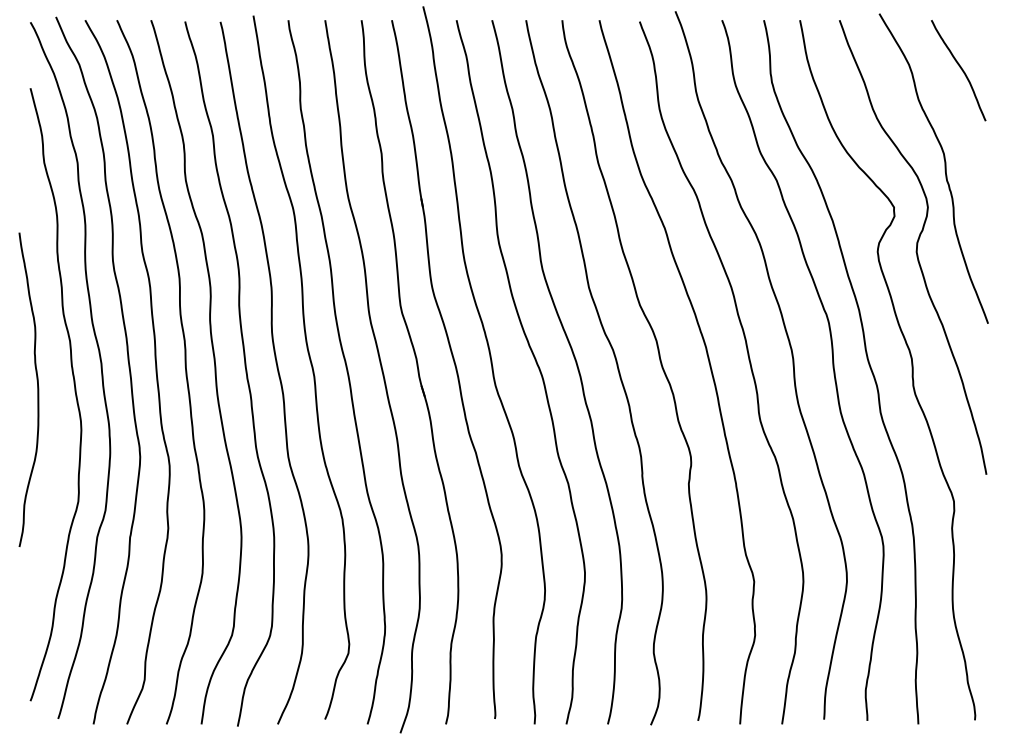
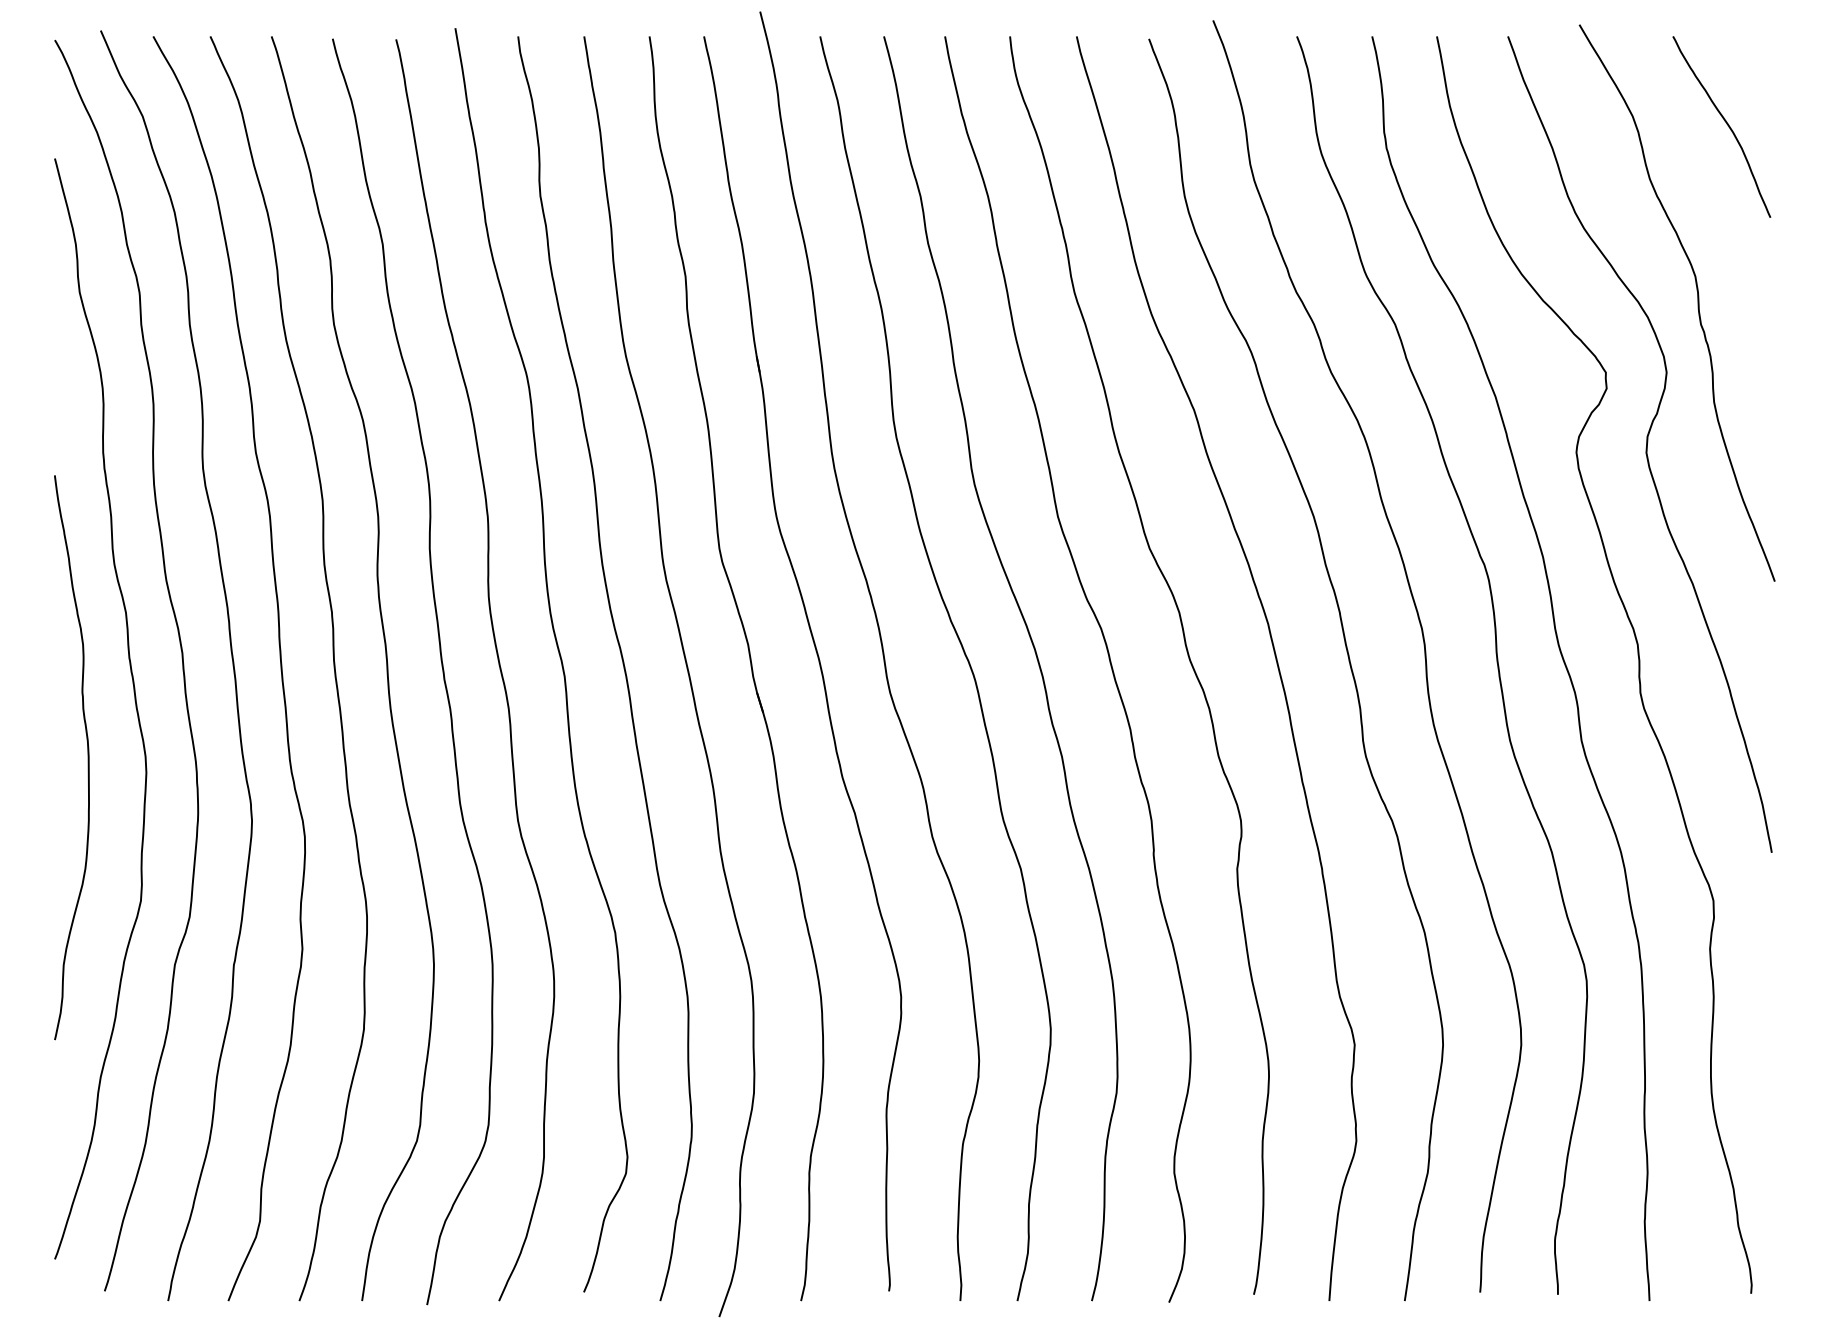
curve: (37, 389) -> (87, 757), moved

